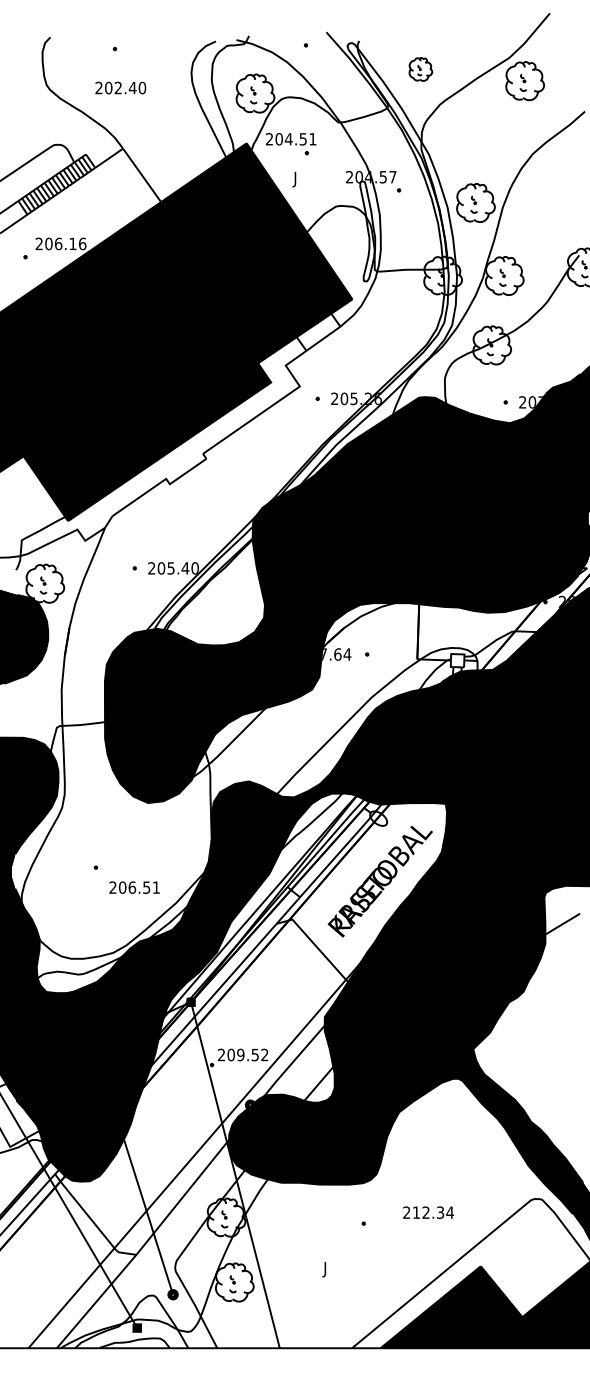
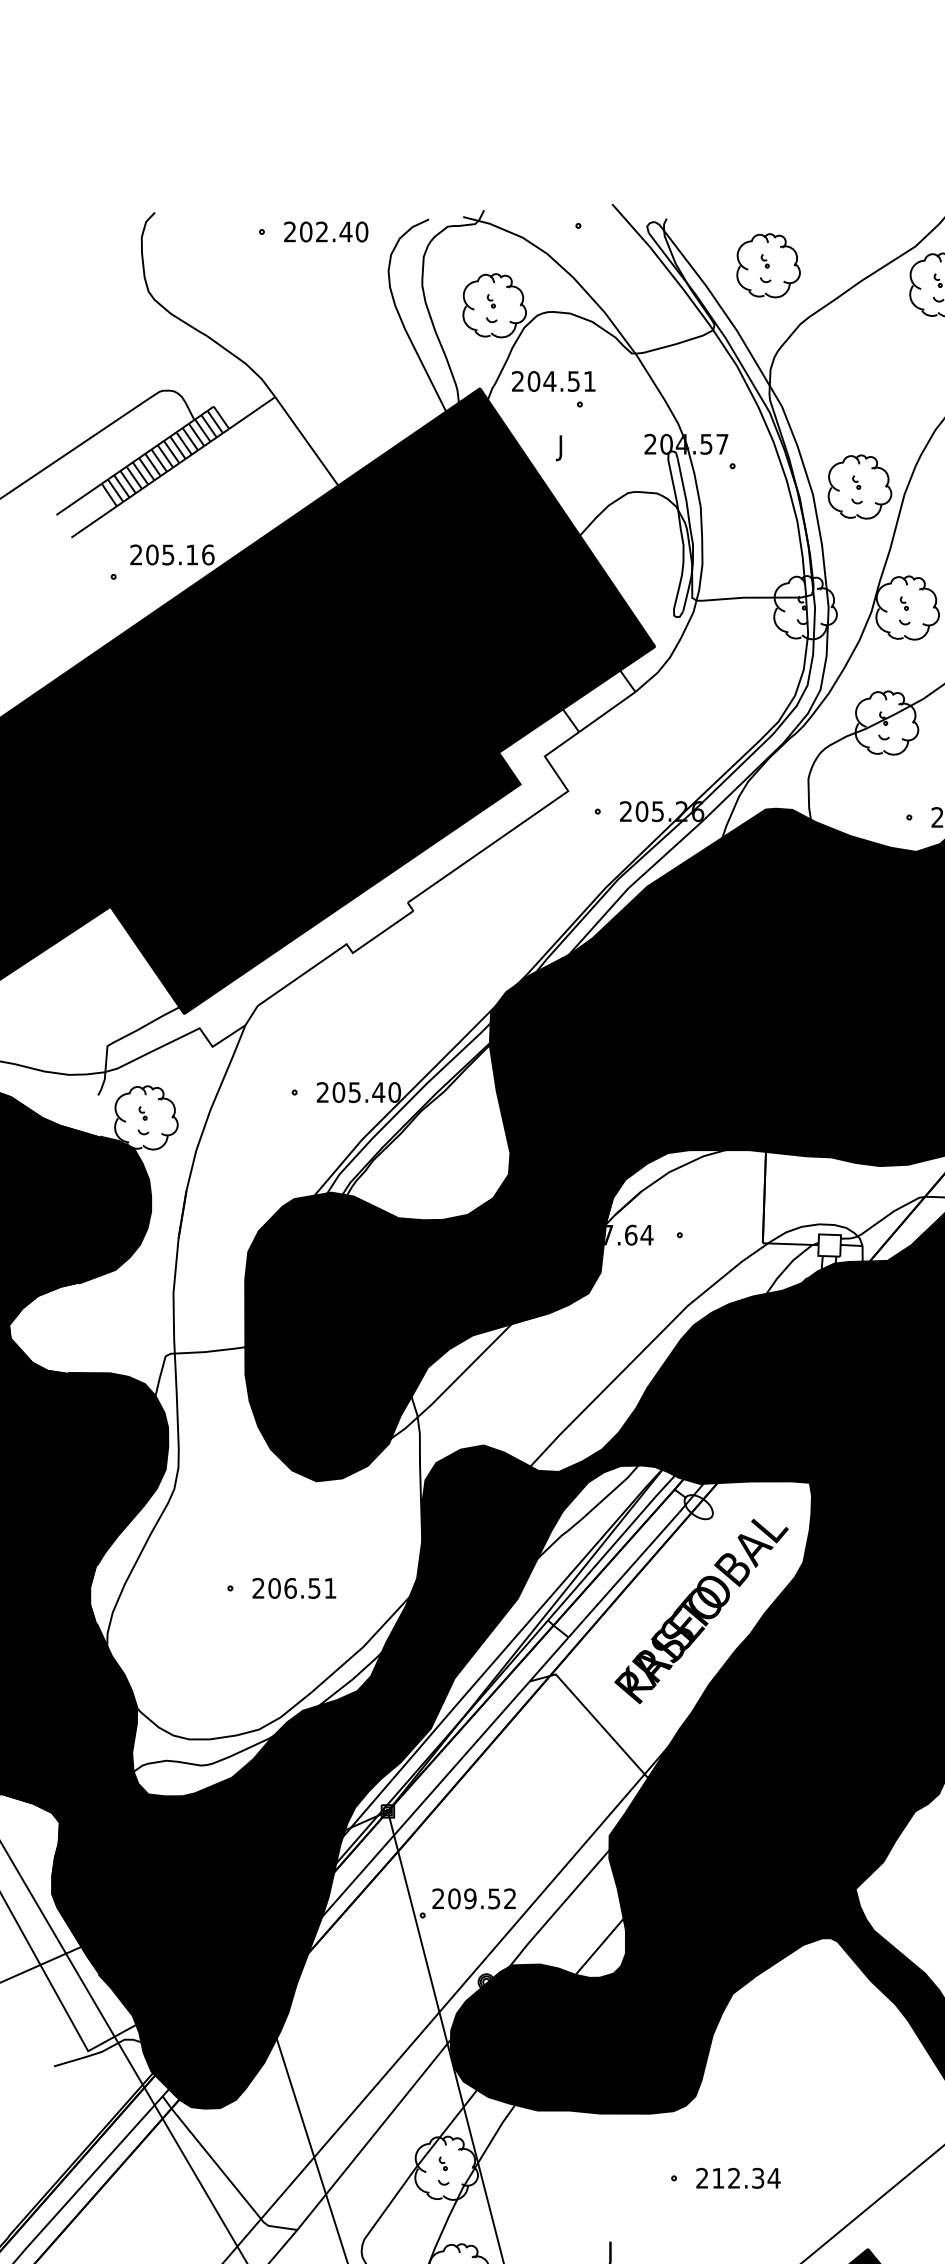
part: (420, 69) -> (768, 265), size x1.67
text: (120, 87) -> (325, 231), moved
text: (58, 243) -> (168, 554), 206.16 -> 205.16
text: (134, 887) -> (294, 1588), moved
text: (428, 1212) -> (738, 2178), moved

